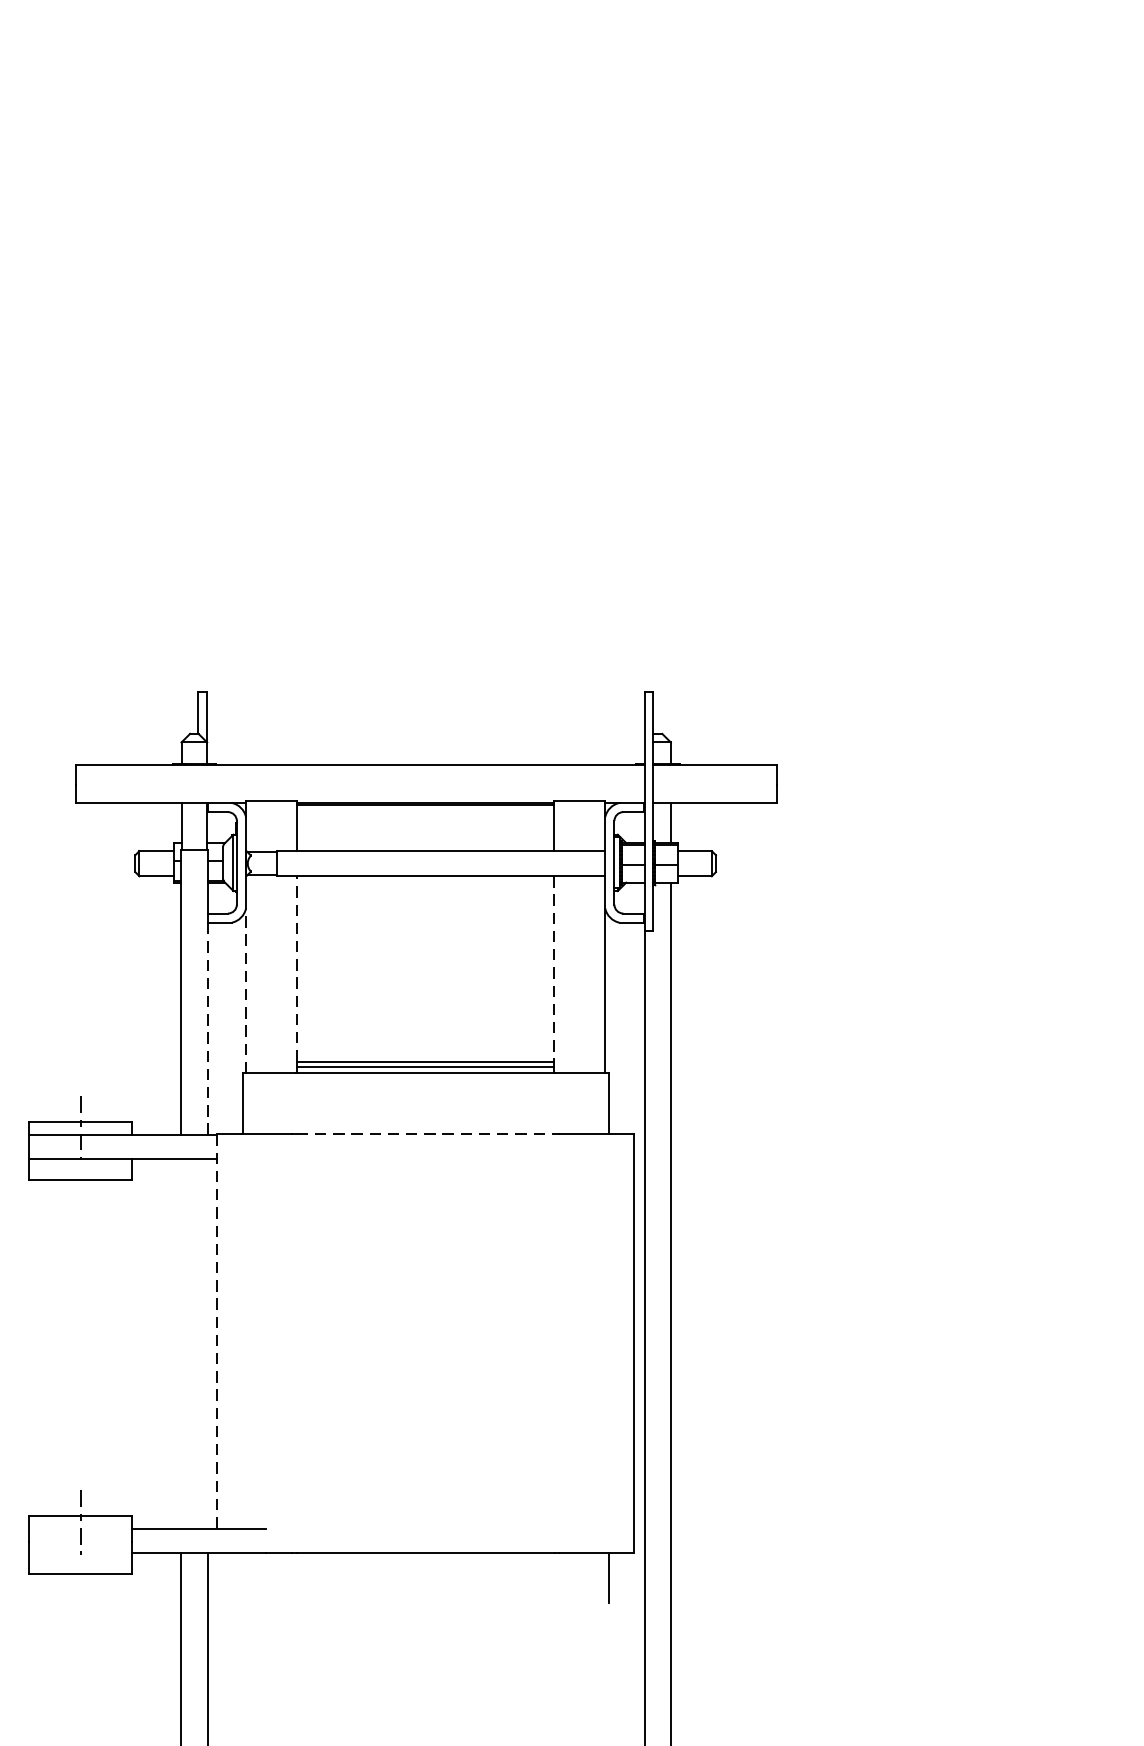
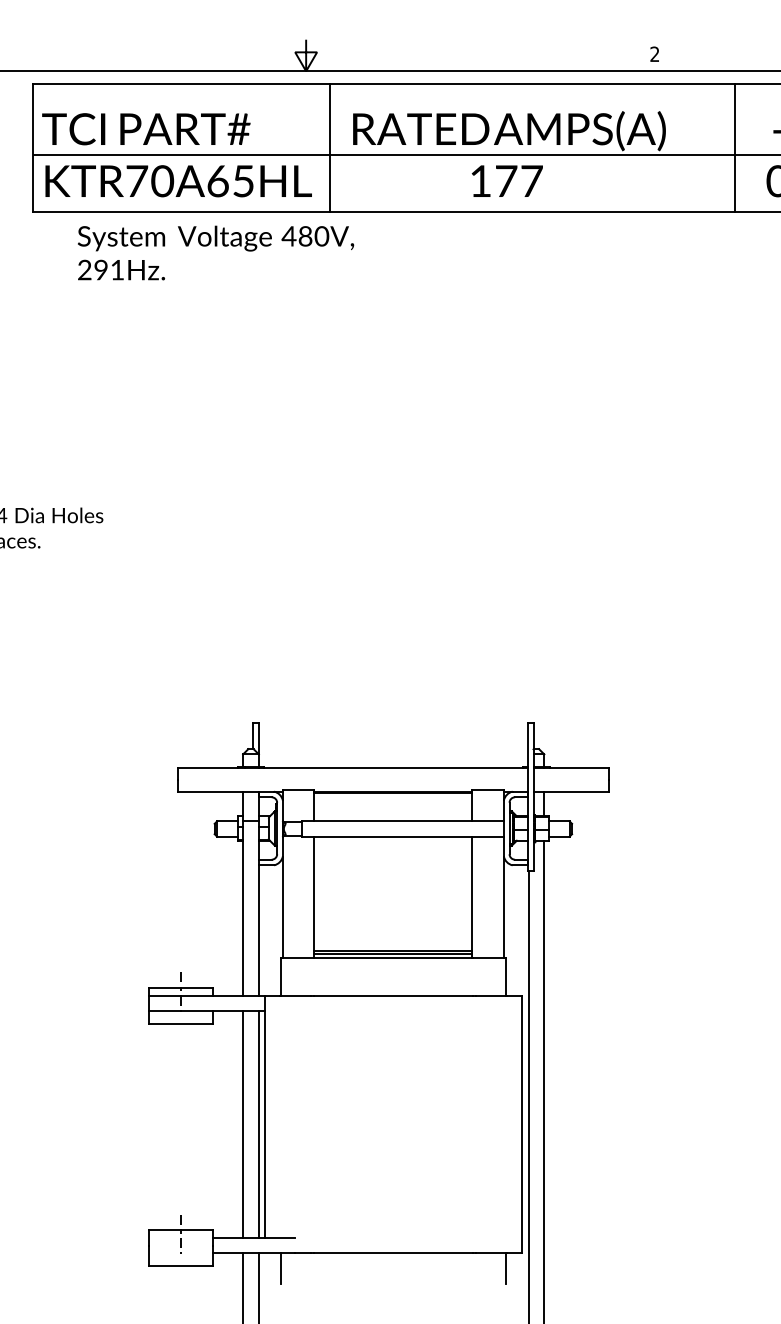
line: (297, 968) -> (314, 893), dashed -> solid
line: (554, 970) -> (472, 894), dashed -> solid
line: (245, 991) -> (282, 907), dashed -> solid
line: (208, 1028) -> (259, 930), dashed -> solid
line: (425, 1134) -> (393, 995), dashed -> solid
line: (217, 1332) -> (265, 1117), dashed -> solid
line: (180, 1343) -> (242, 1124), added
line: (208, 1343) -> (259, 1124), added
line: (242, 1577) -> (280, 1268), added

